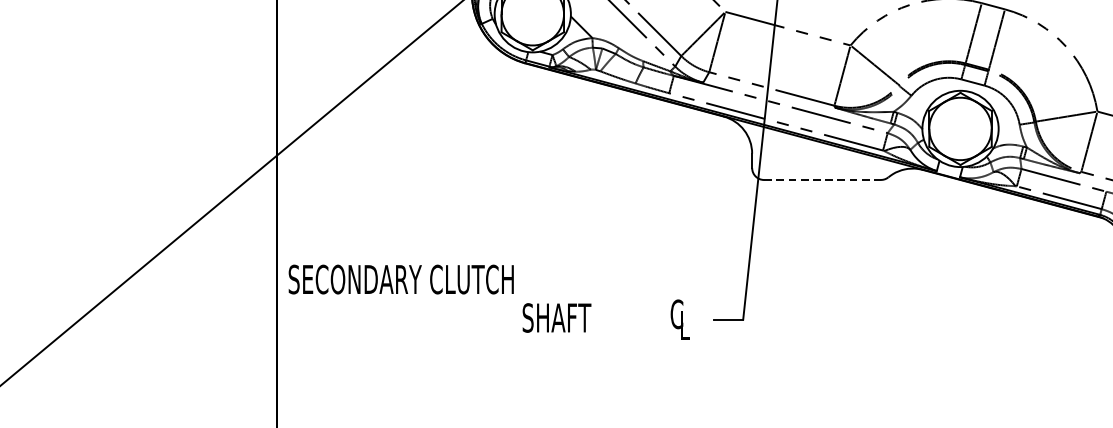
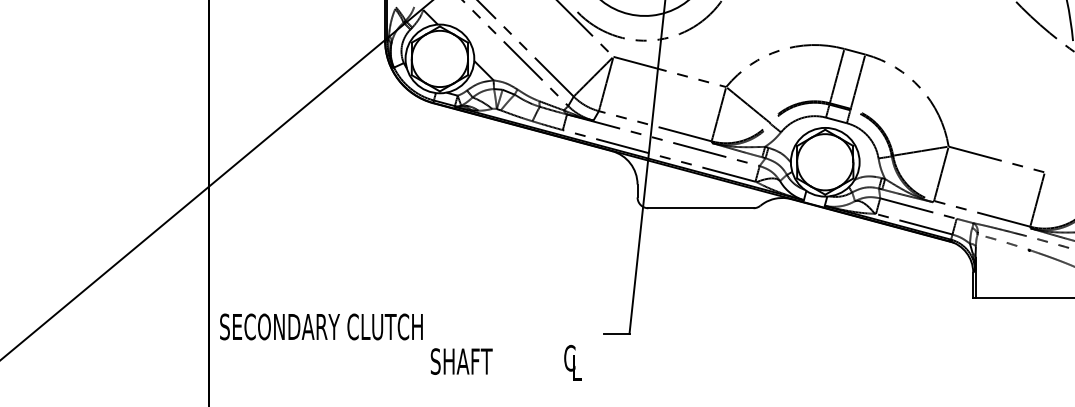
line: (822, 180) -> (700, 208), dashed -> solid
text: (489, 301) -> (400, 346), moved

